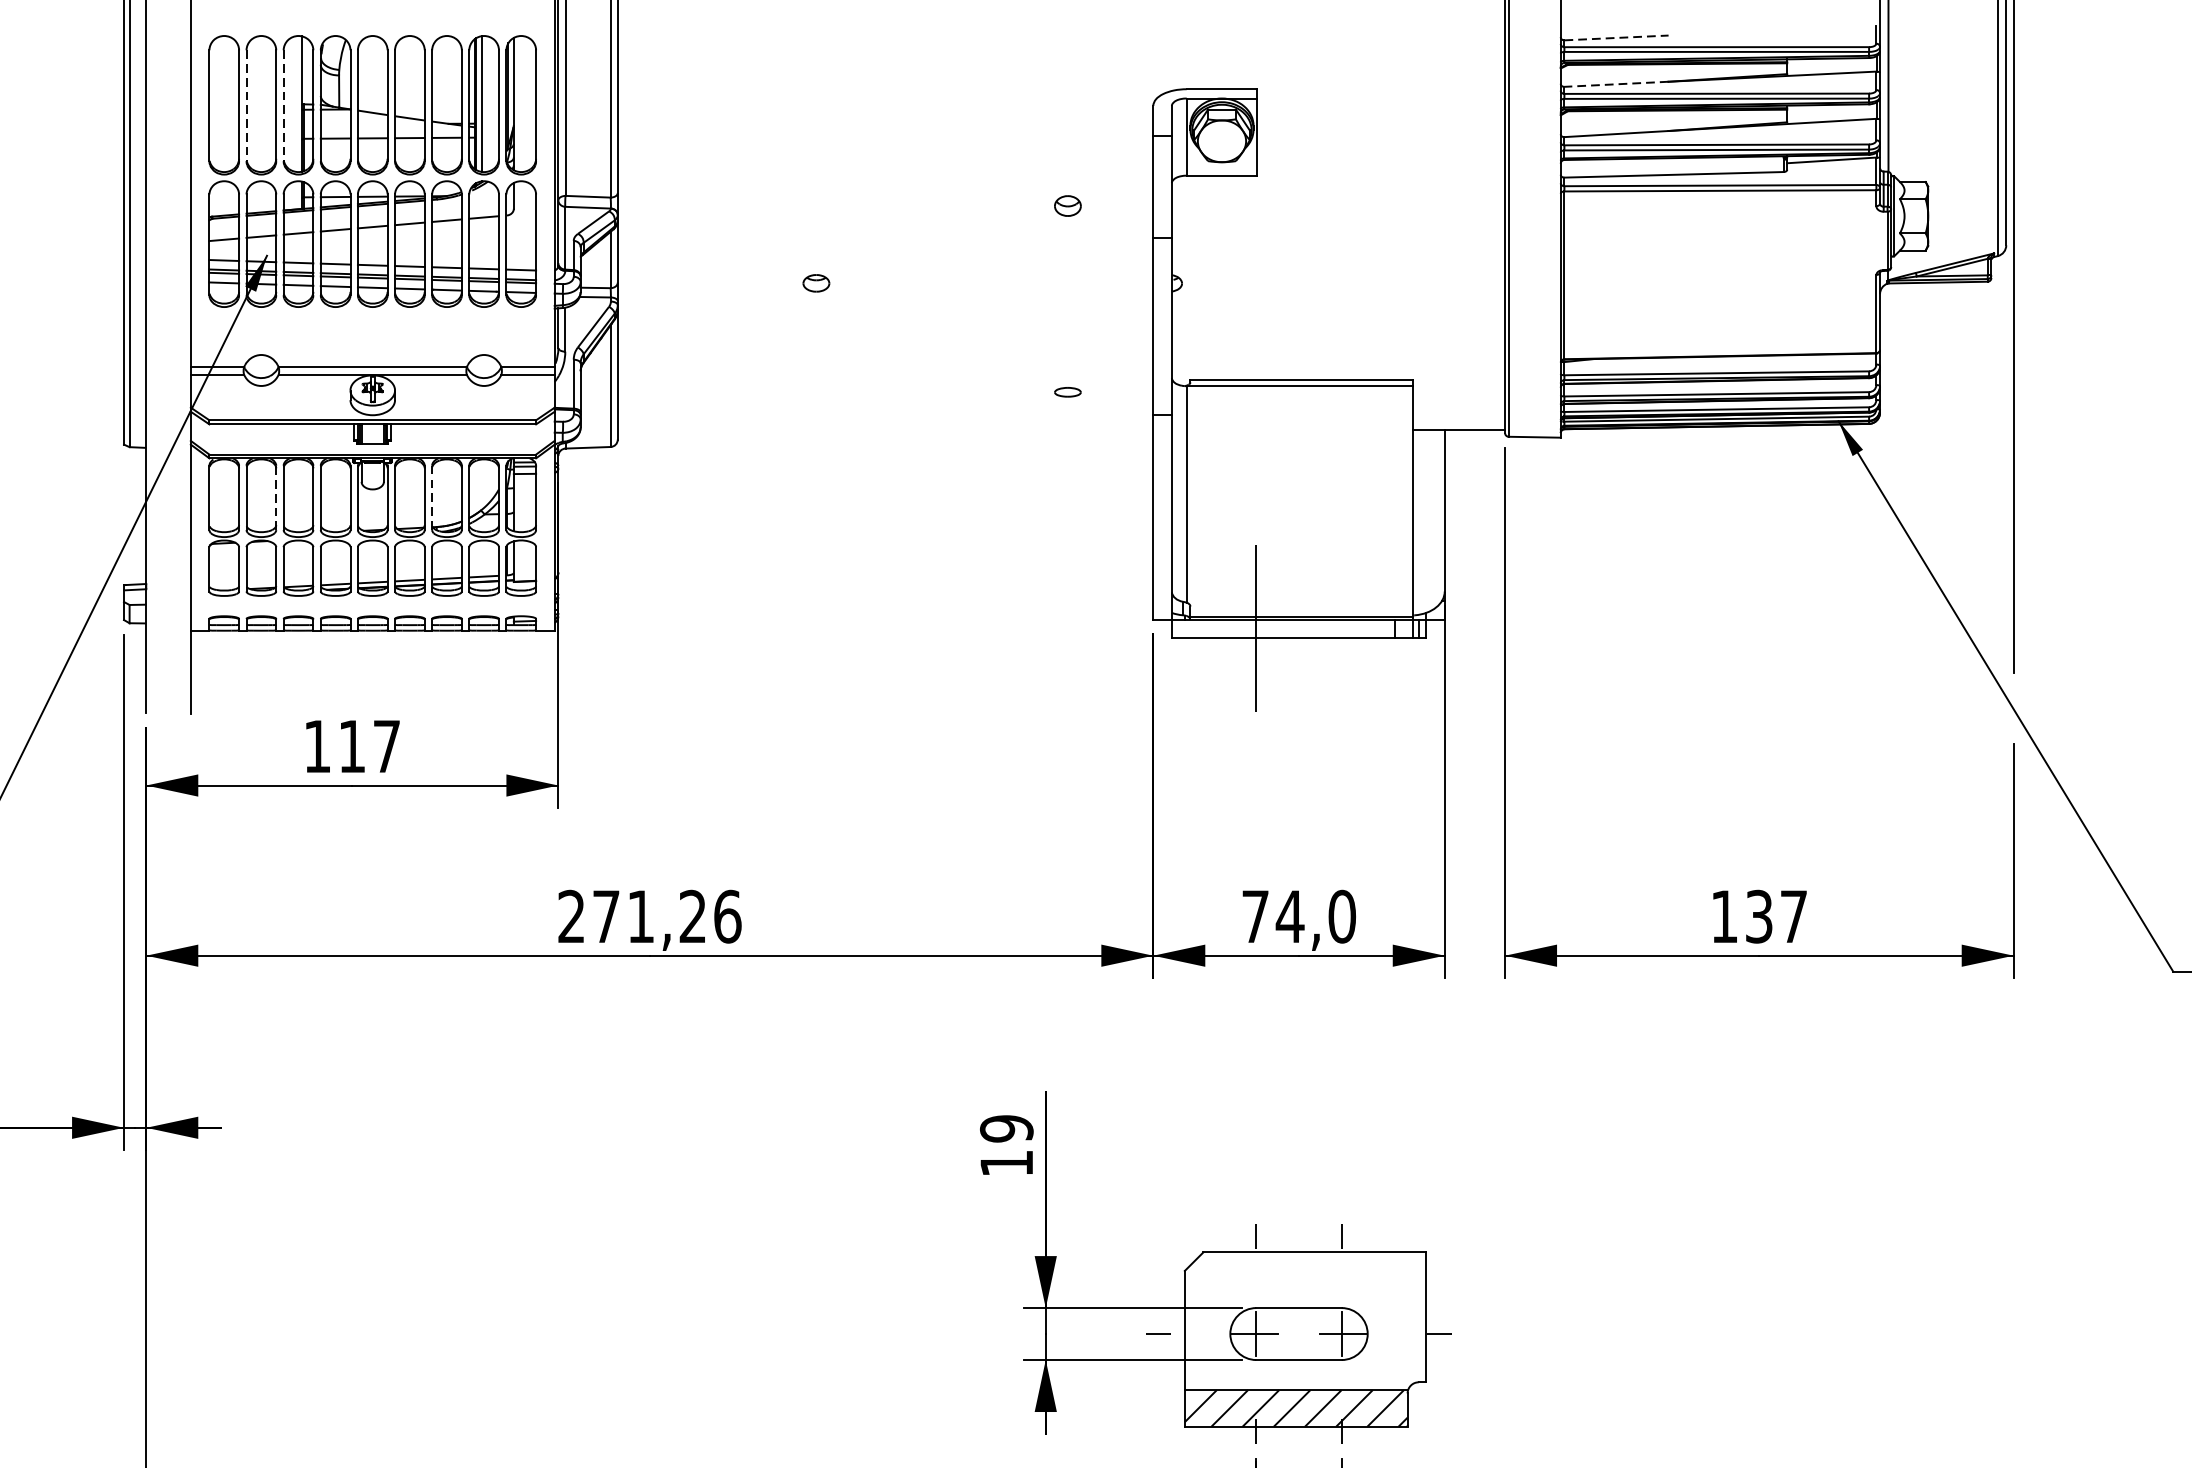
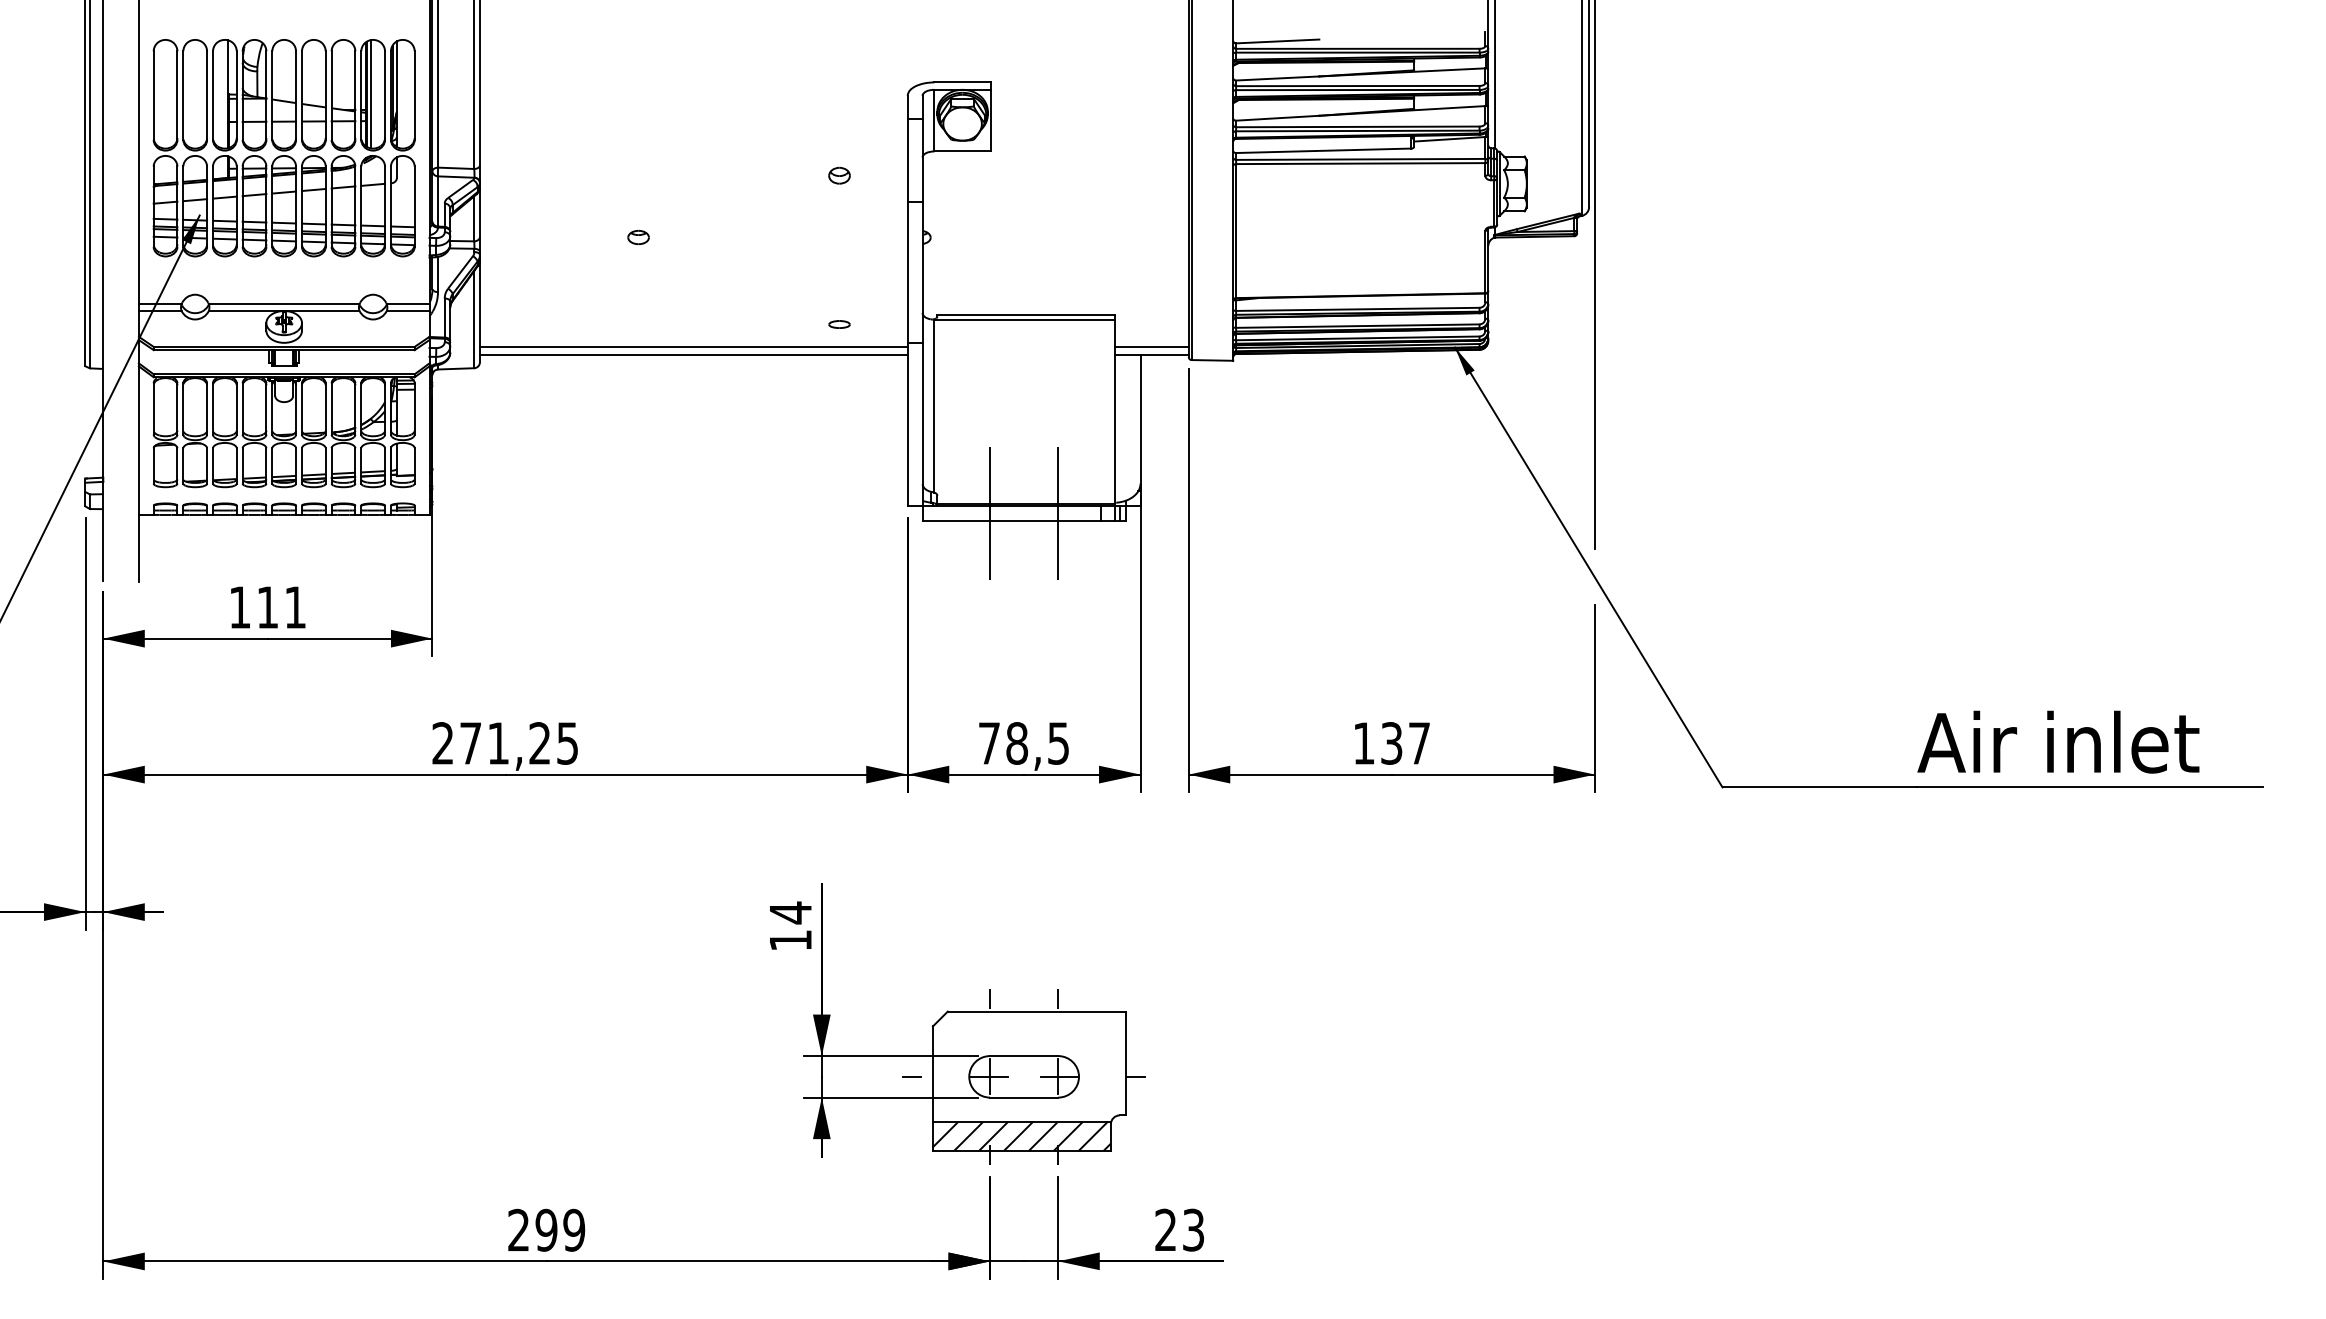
line: (1616, 37) -> (1277, 41), dashed -> solid
line: (1616, 84) -> (1277, 78), dashed -> solid
line: (246, 106) -> (183, 96), dashed -> solid
line: (284, 106) -> (213, 96), dashed -> solid
line: (885, 421) -> (693, 347), added
line: (1458, 421) -> (1151, 347), added
line: (885, 429) -> (693, 354), added
line: (276, 497) -> (207, 408), dashed -> solid
line: (431, 497) -> (331, 408), dashed -> solid
line: (1342, 628) -> (1058, 513), added
text: (386, 746) -> (295, 607), 117 -> 111
text: (727, 916) -> (567, 743), 271,26 -> 271,25
text: (1315, 916) -> (1037, 743), 74,0 -> 78,5
text: (1006, 1128) -> (790, 912), 19 -> 14

